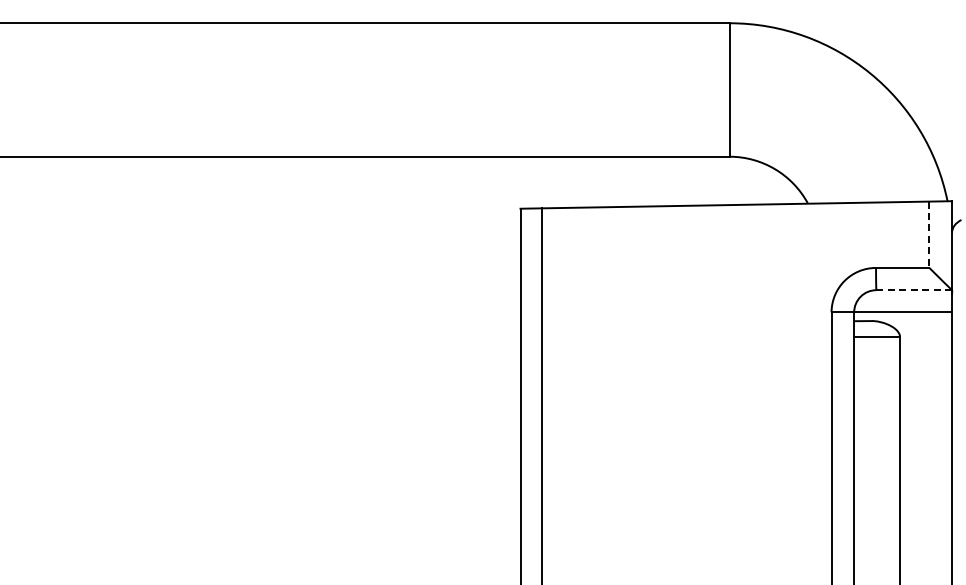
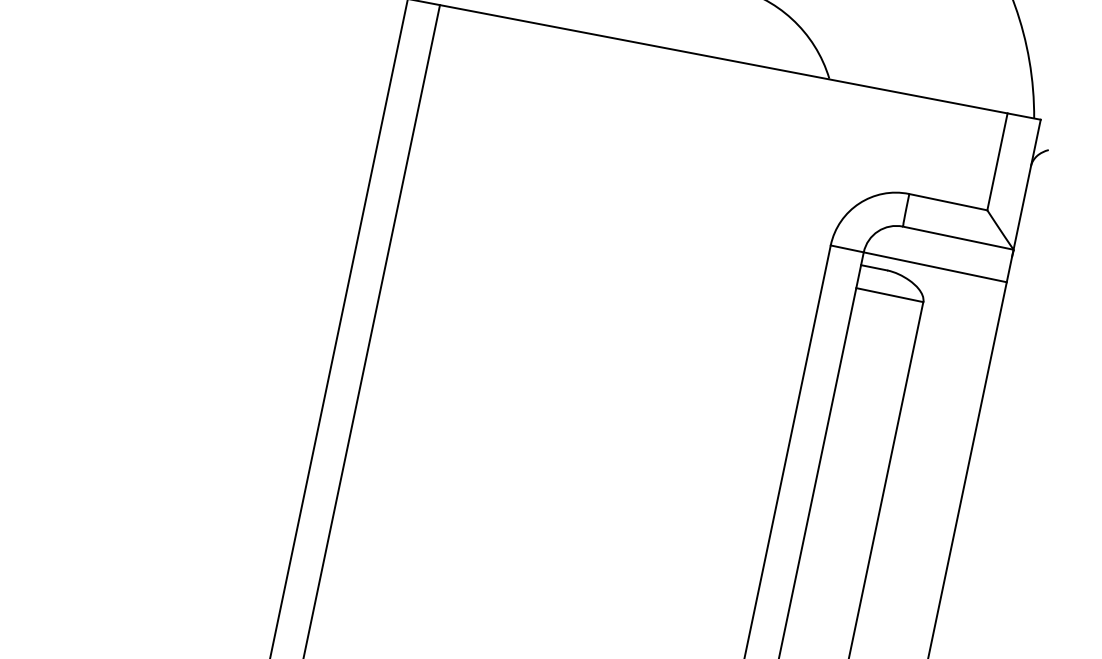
line: (929, 235) -> (997, 162), dashed -> solid
line: (914, 290) -> (958, 238), dashed -> solid

